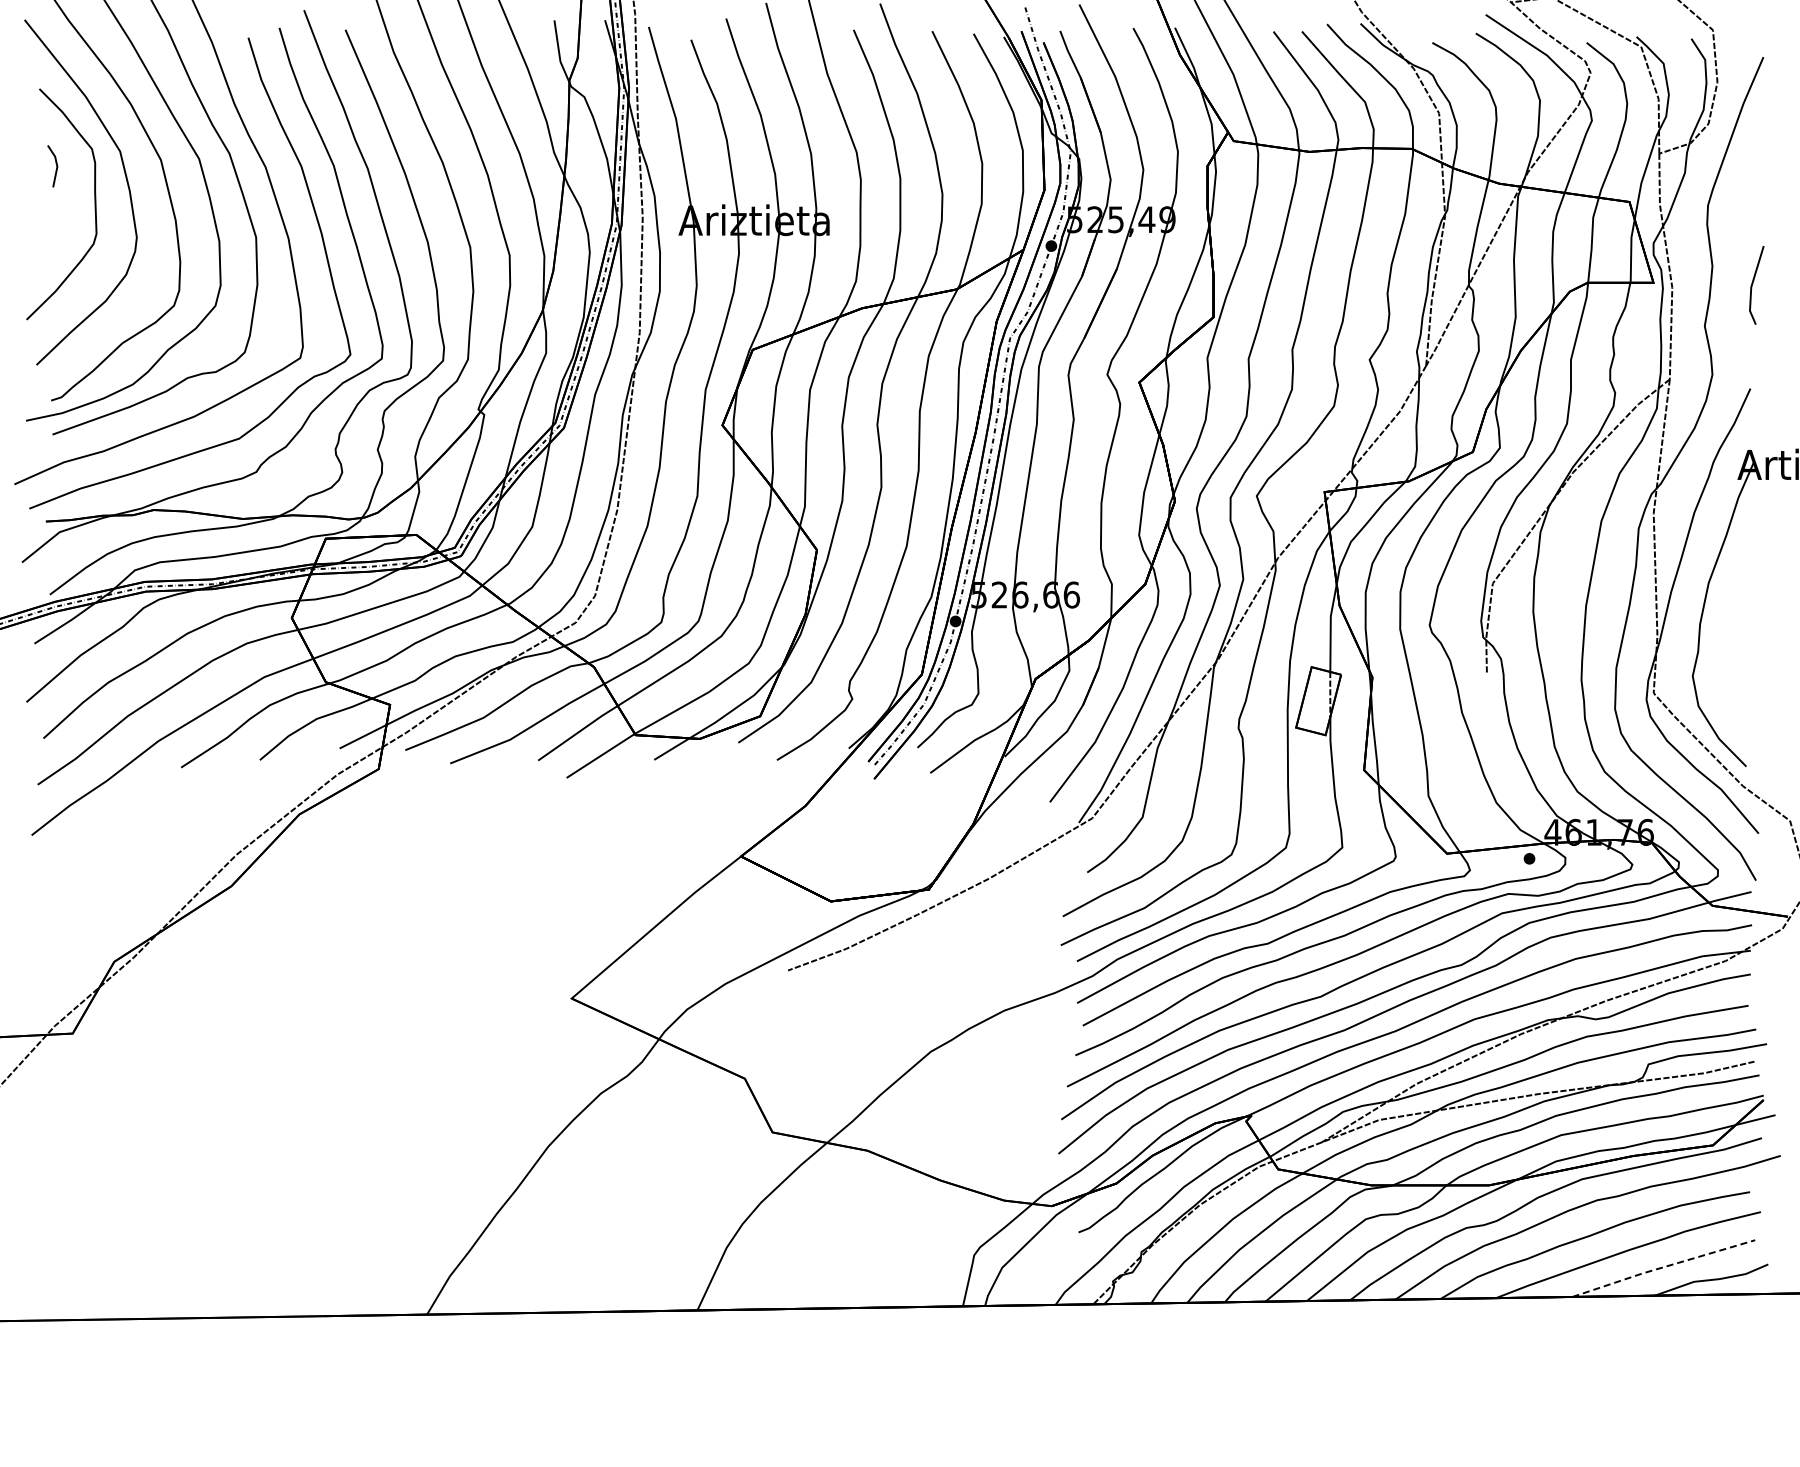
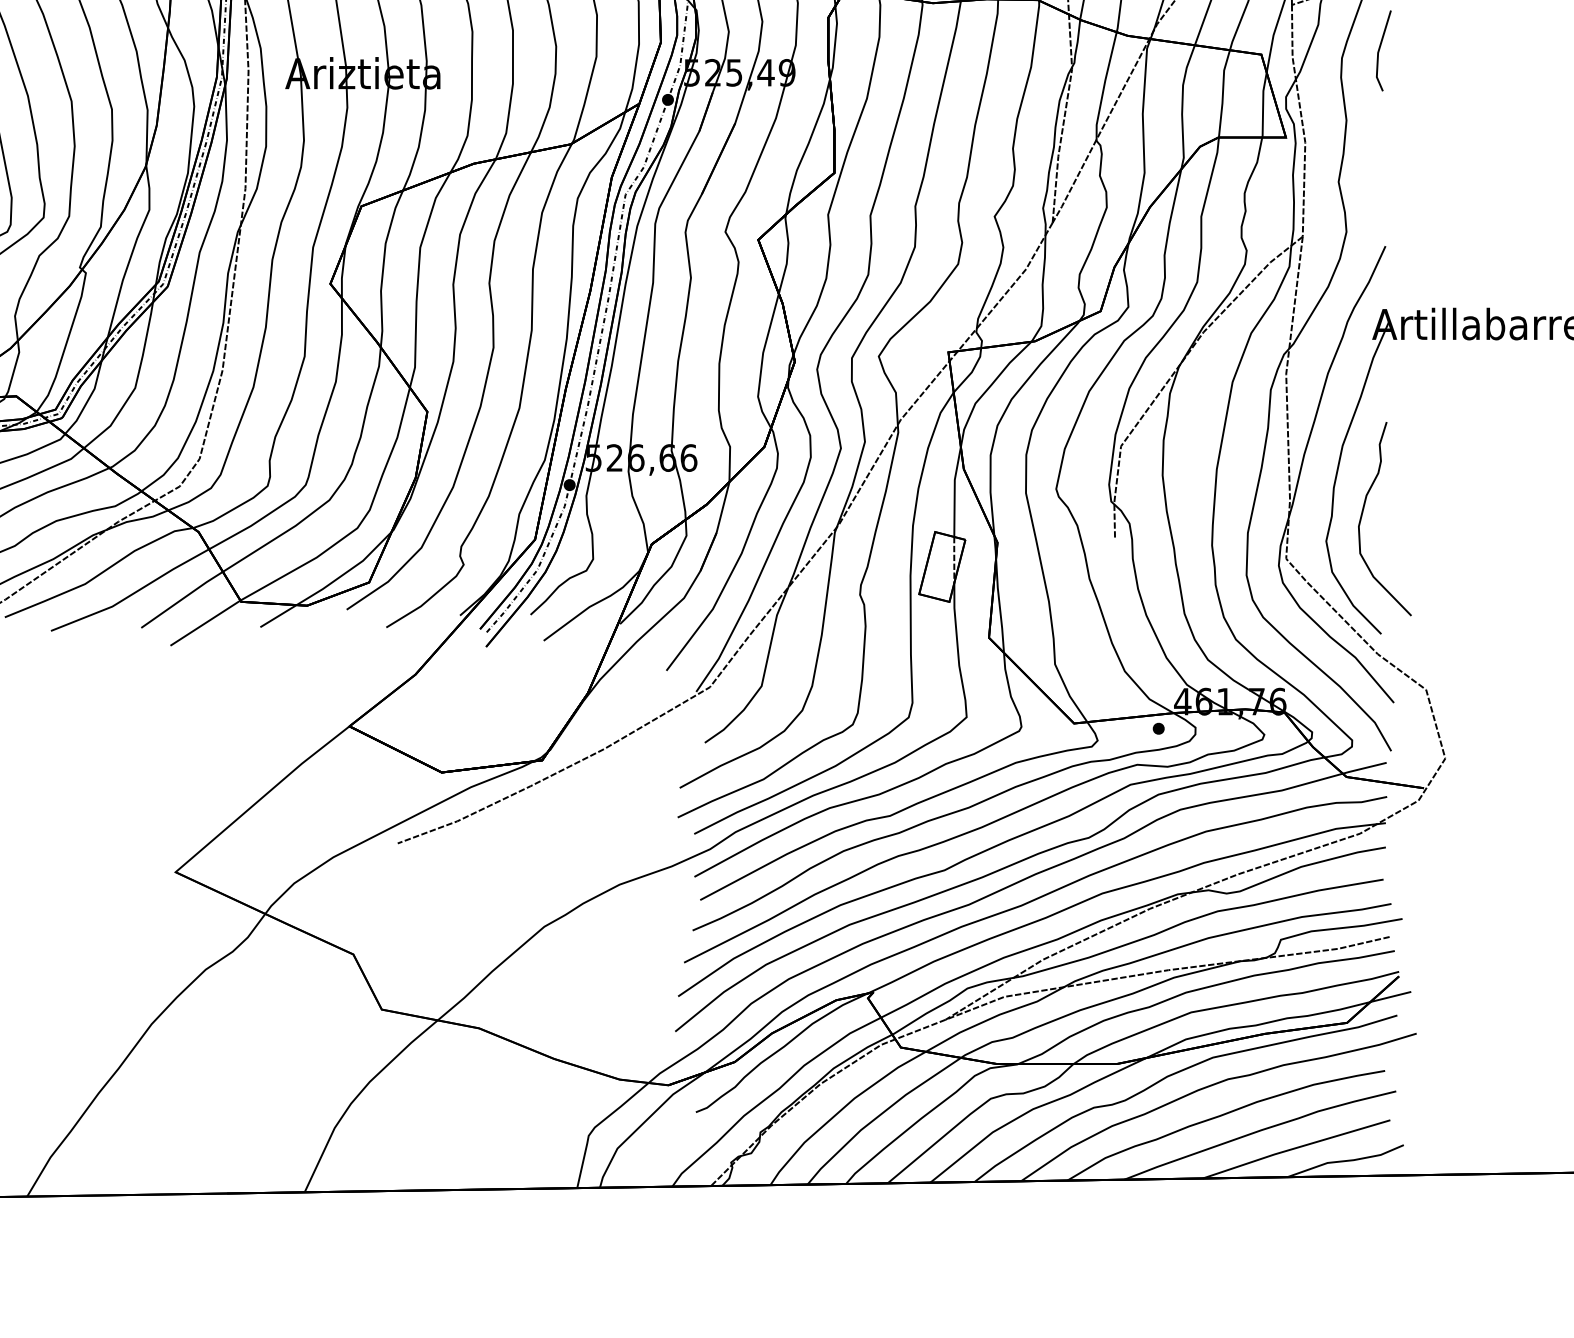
line: (1753, 284) -> (1380, 49), moved
curve: (1728, 650) -> (1362, 514), added
line: (1663, 1267) -> (1296, 1148), dashed -> solid

